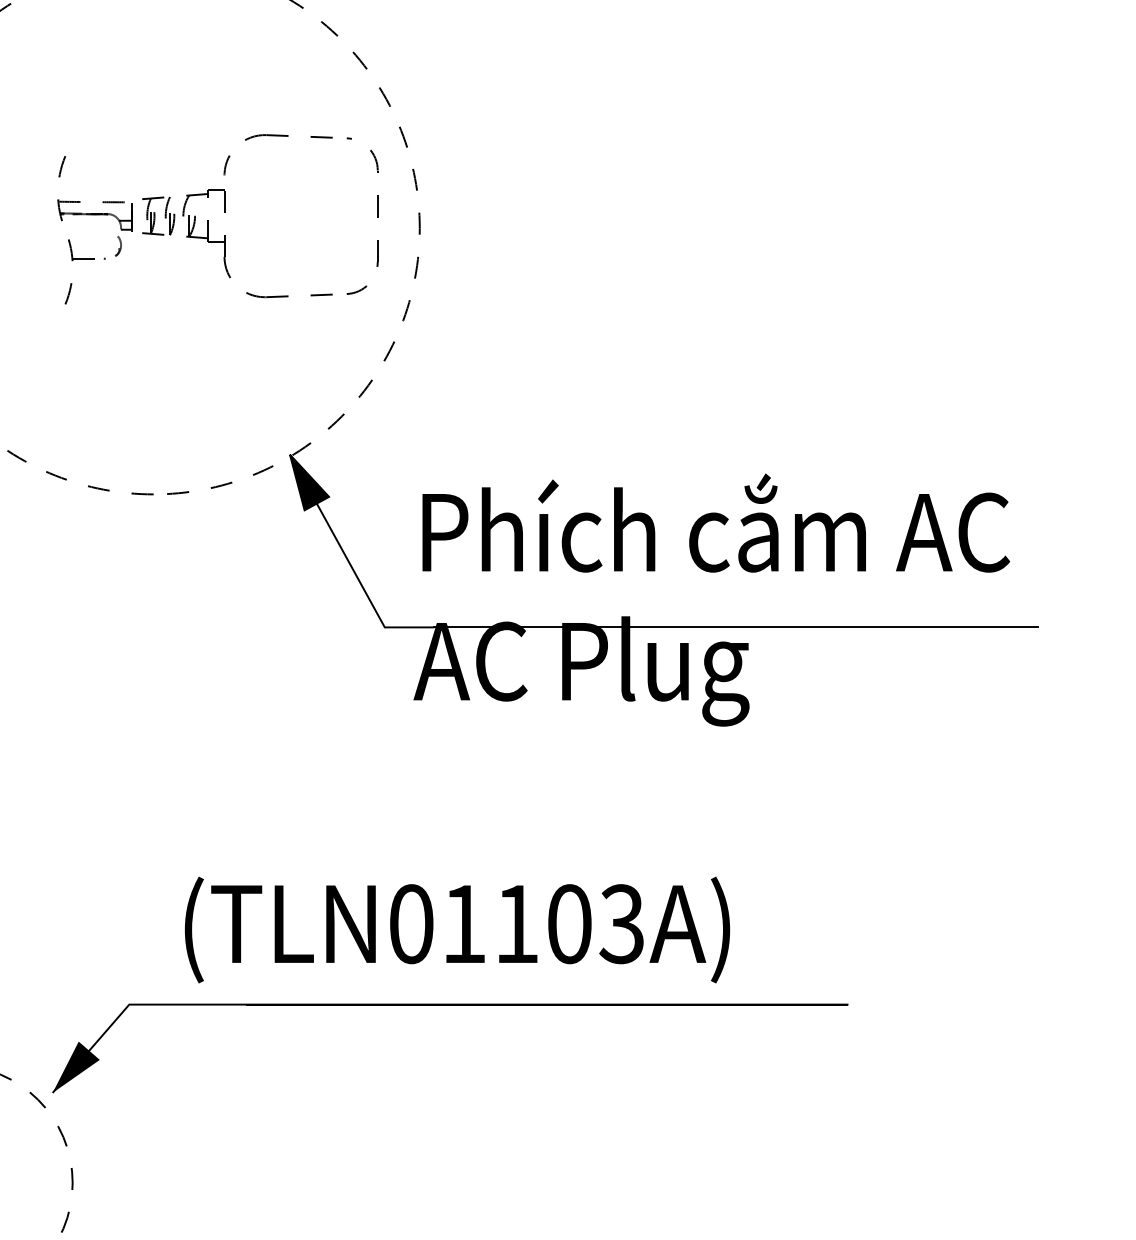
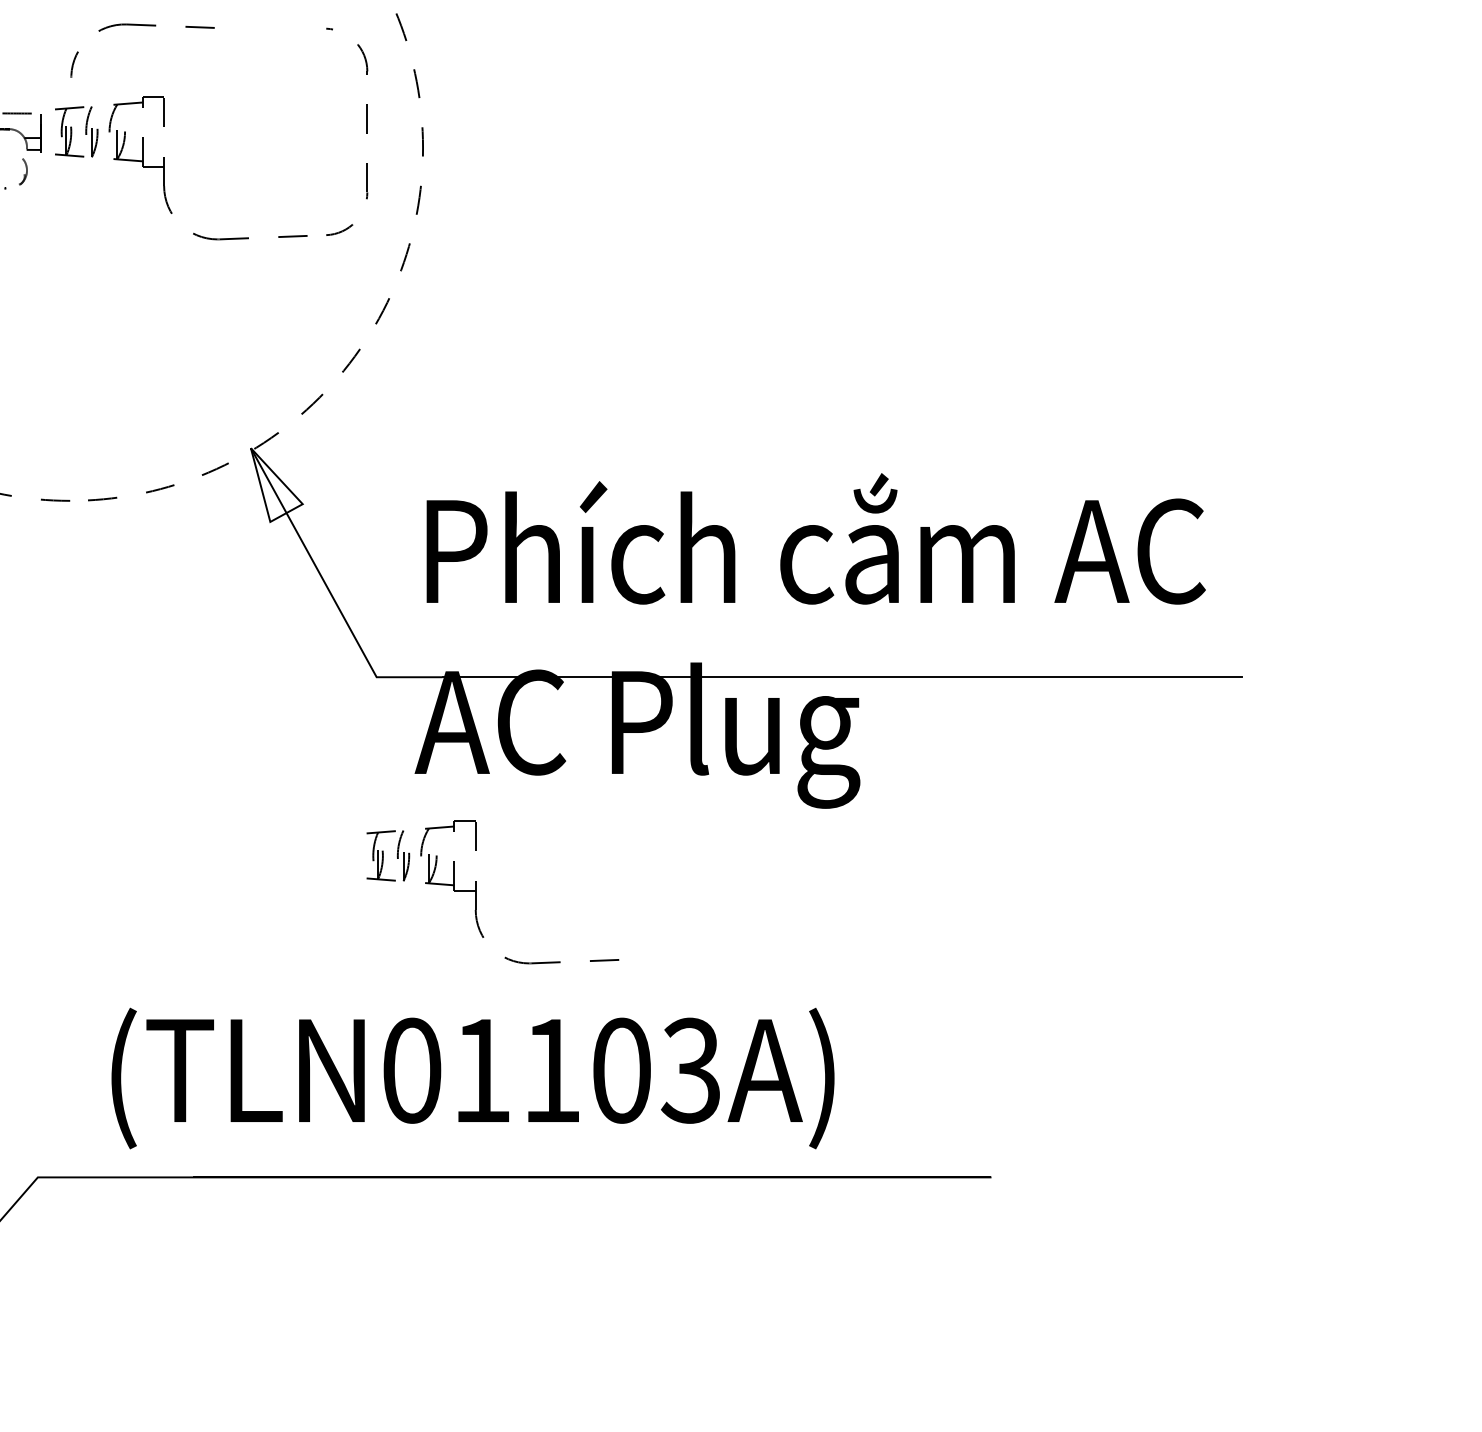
part: (277, 136) -> (141, 26), moved
fill: (309, 482) -> (276, 485), removed
part: (460, 789) -> (477, 892), added

